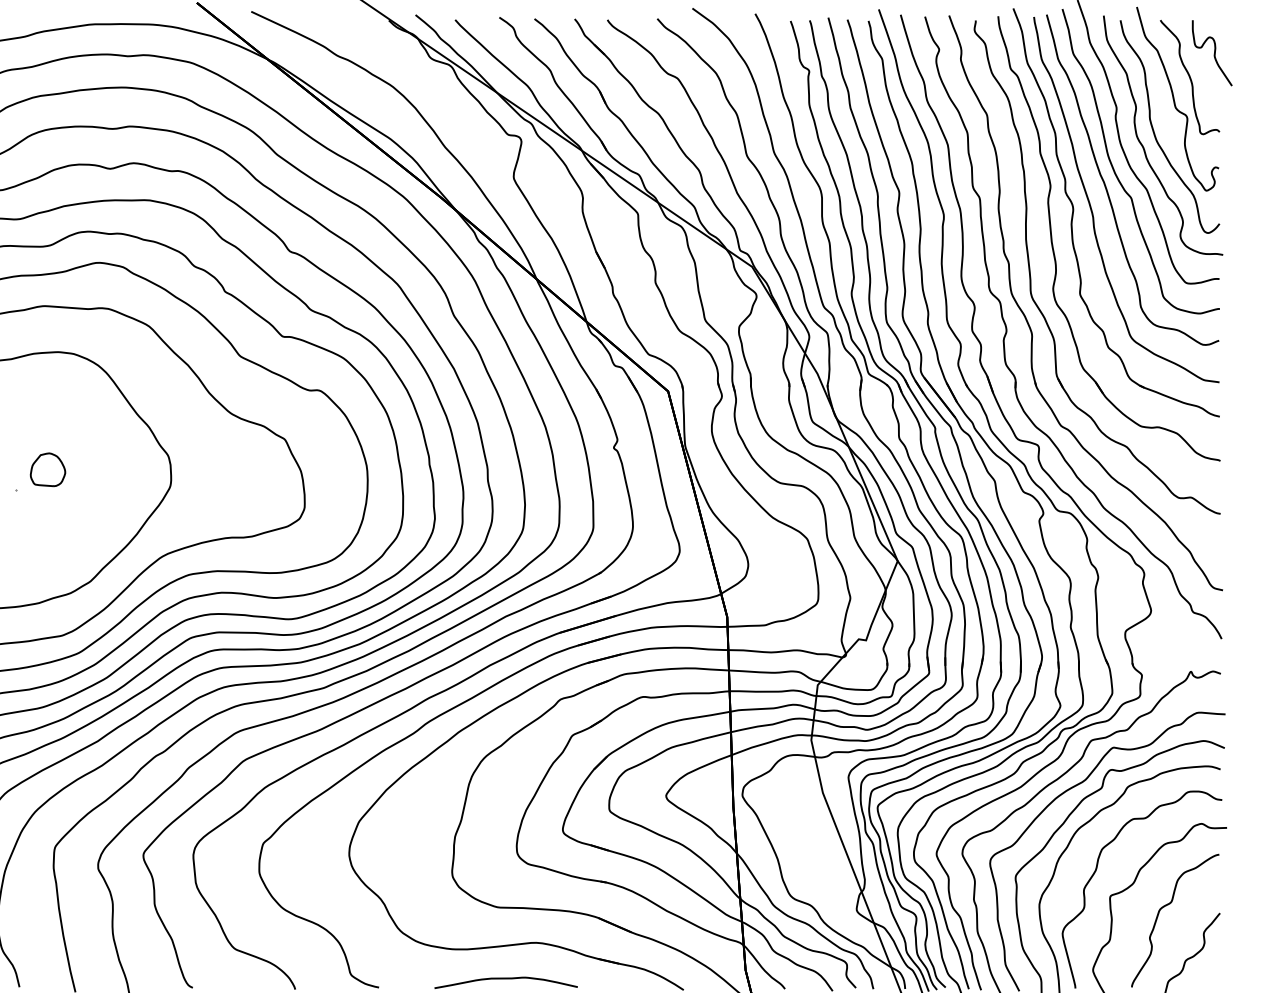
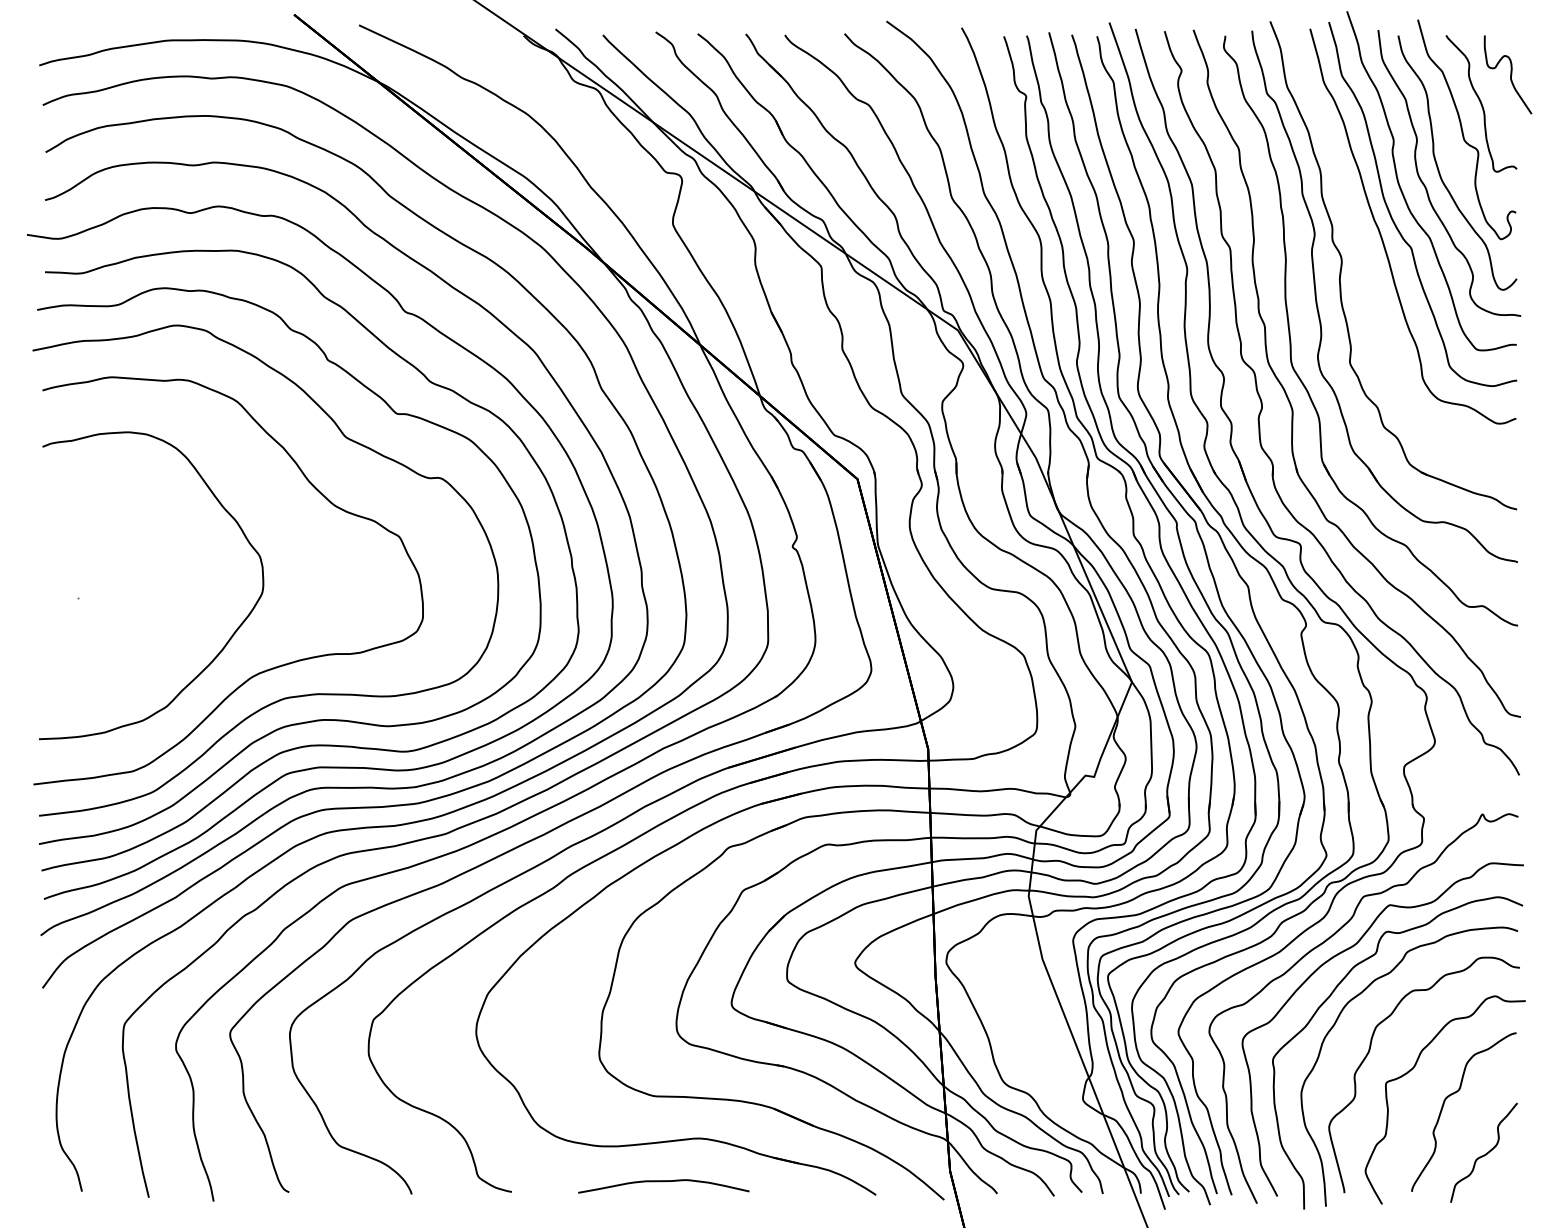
curve: (1093, 211) -> (1365, 264), removed
part: (47, 469) -> (115, 572), removed

